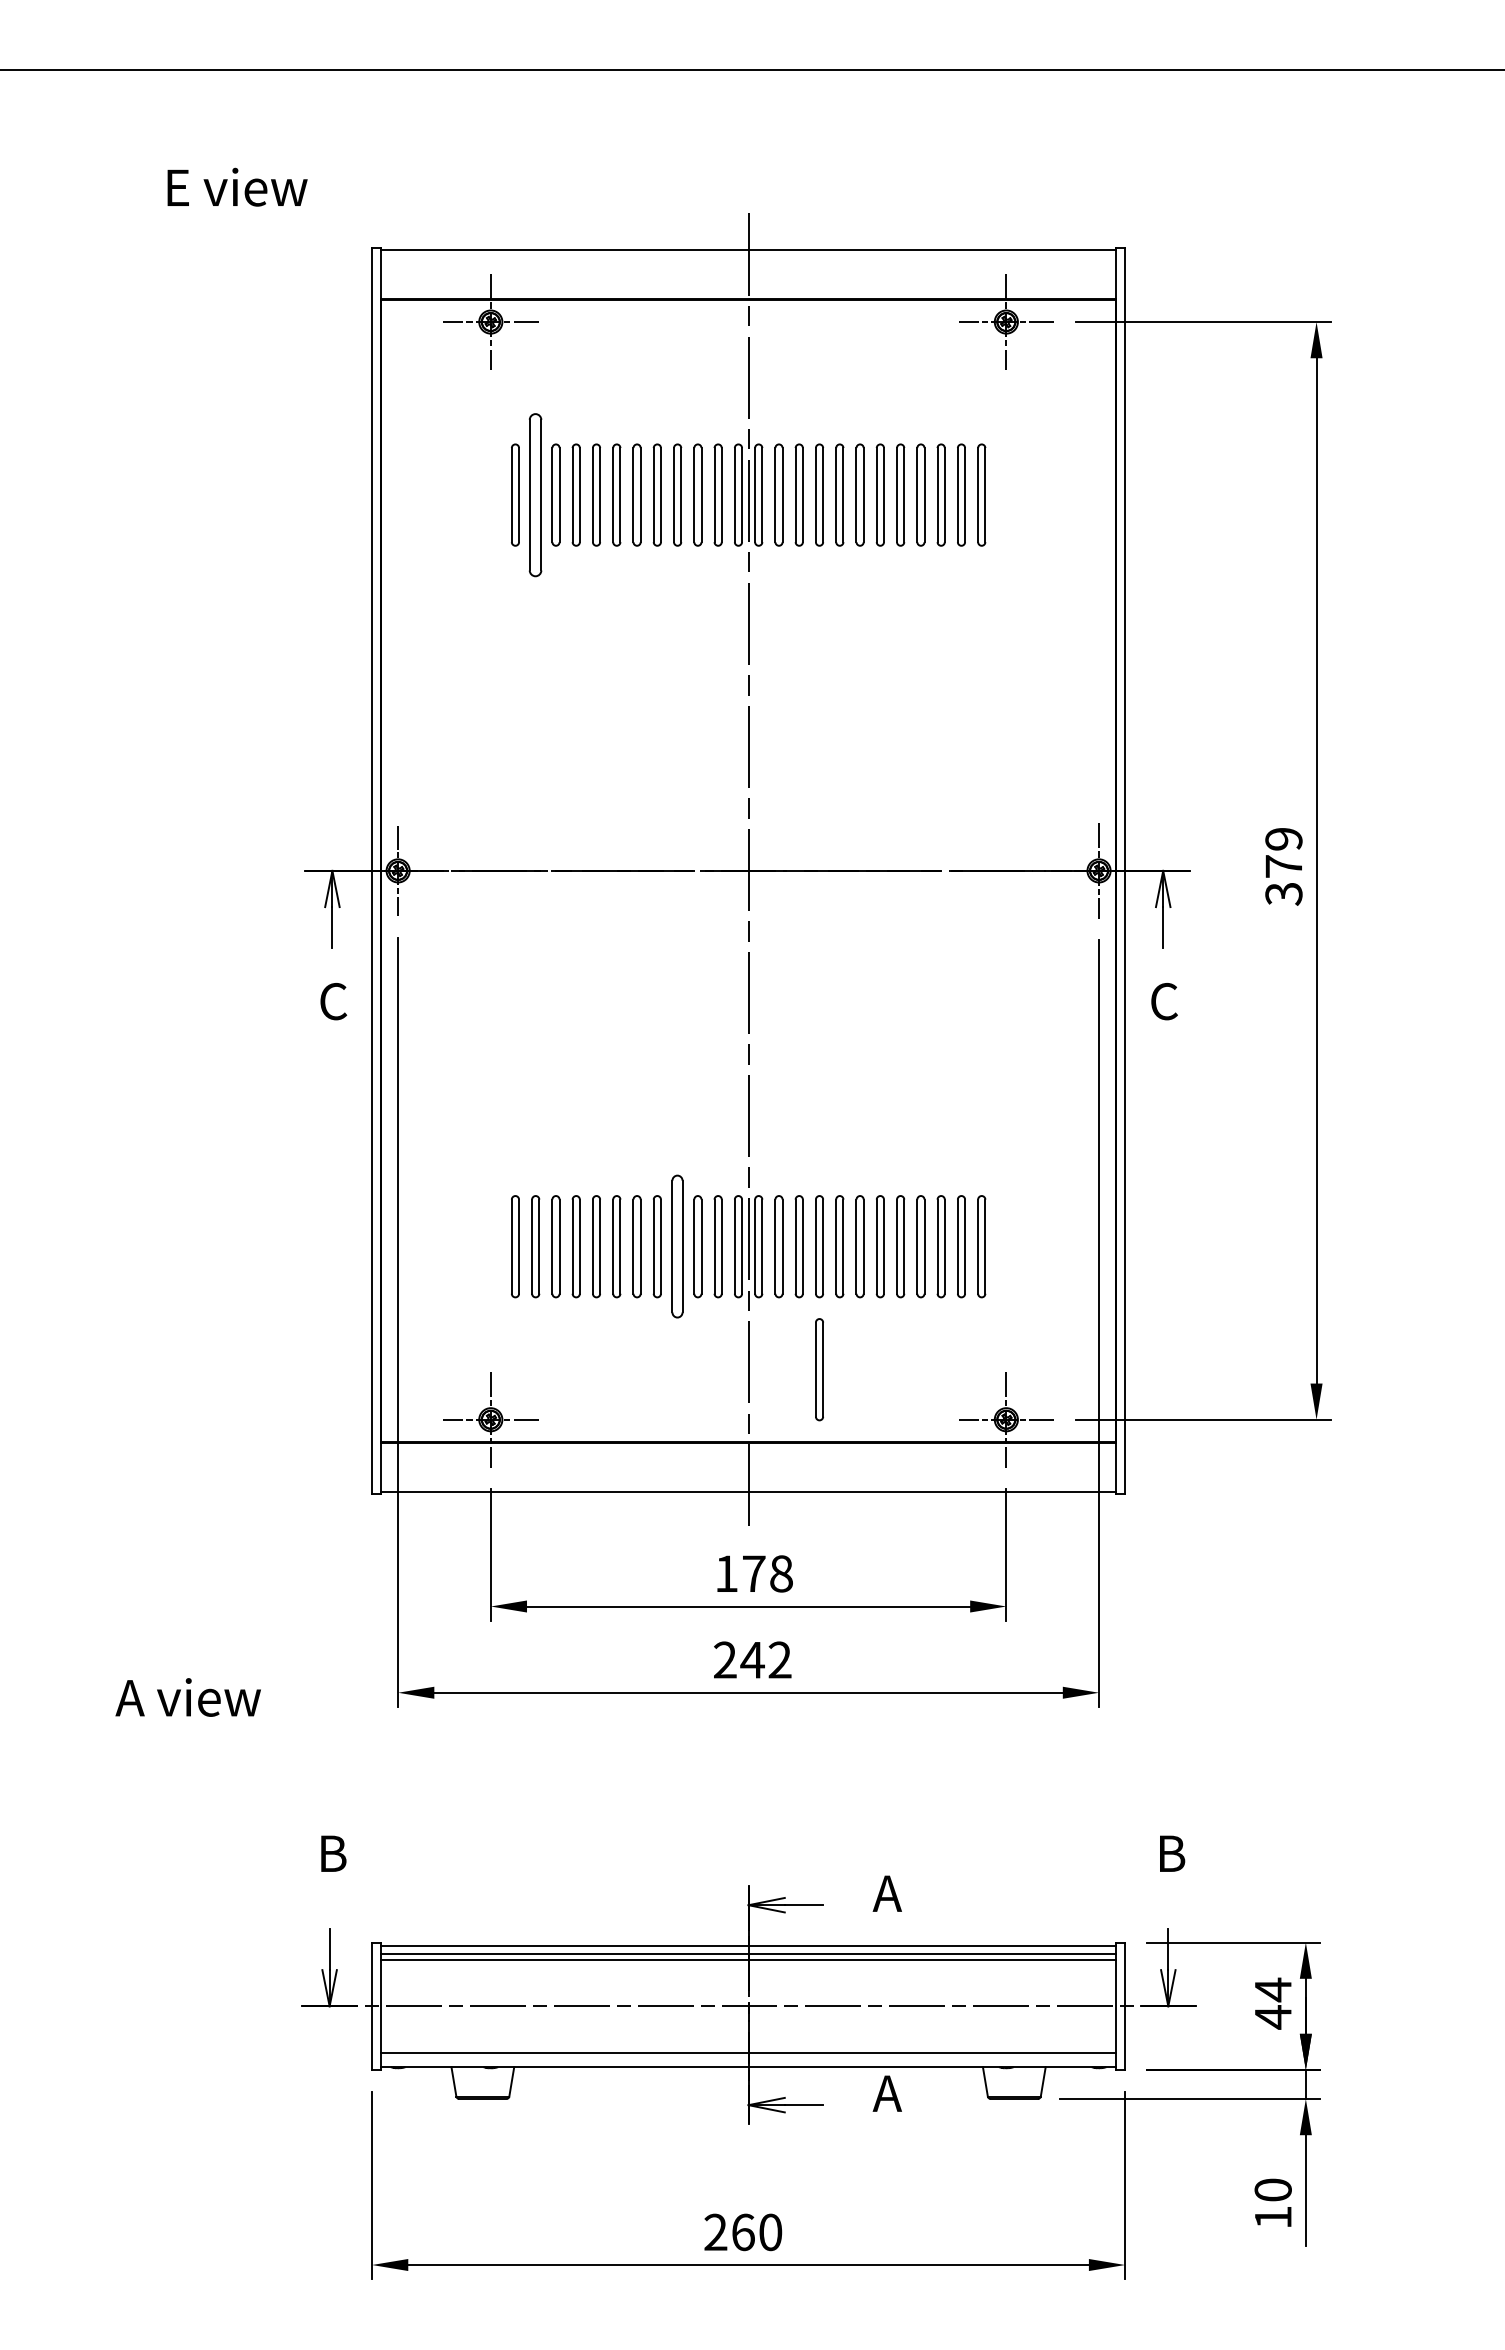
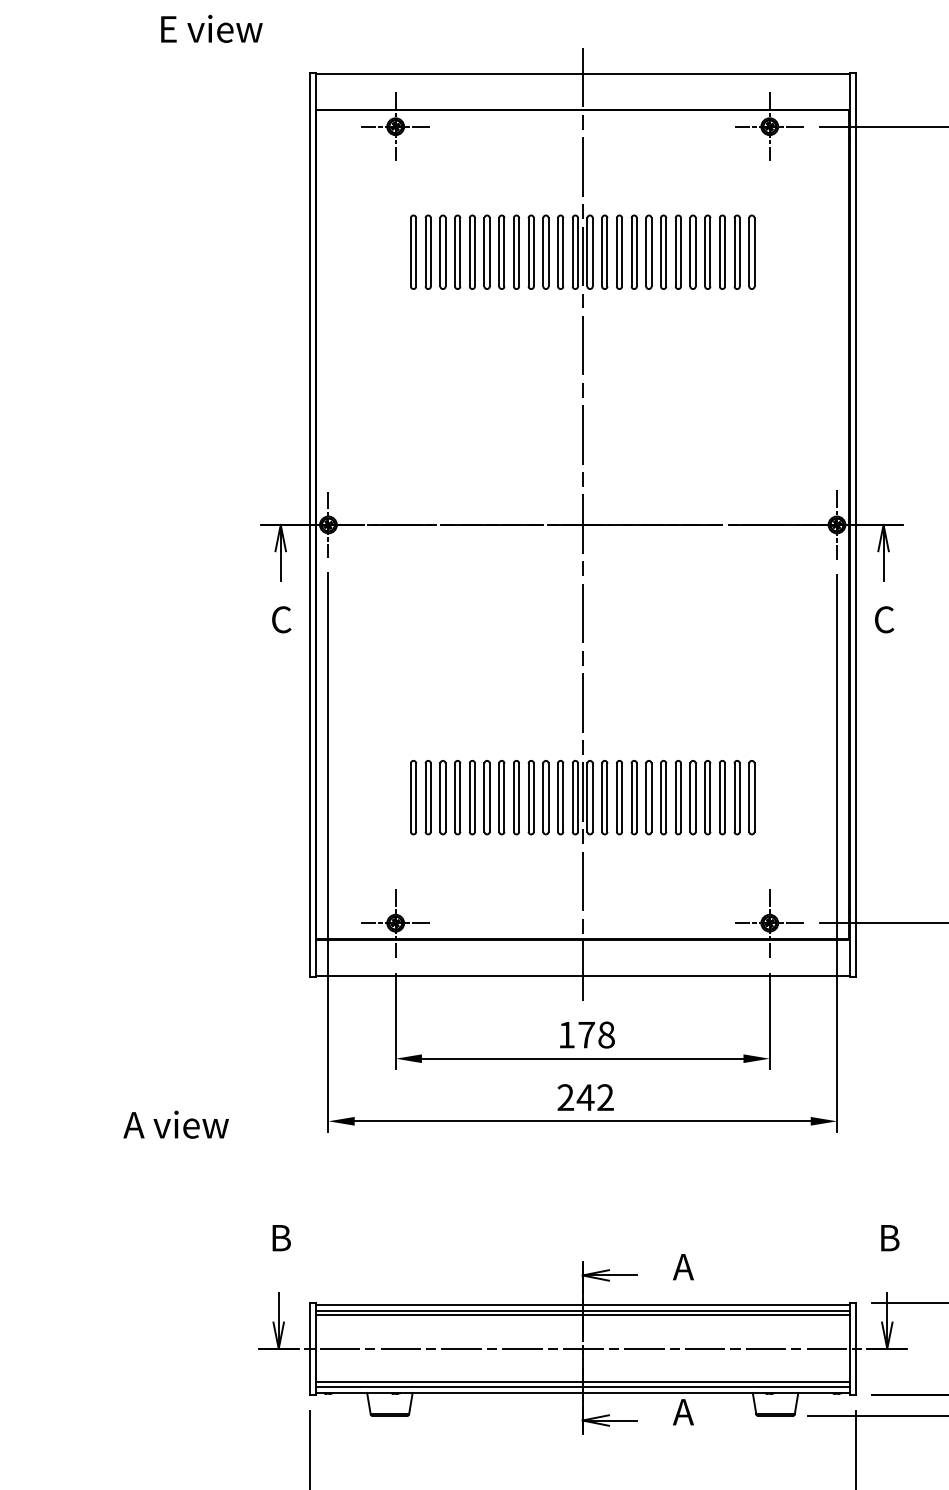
part: (535, 494) -> (428, 251), size x0.62
part: (677, 1246) -> (531, 797), size x0.71
part: (819, 1369) -> (634, 886), removed
line: (748, 2058) -> (582, 1386), added

